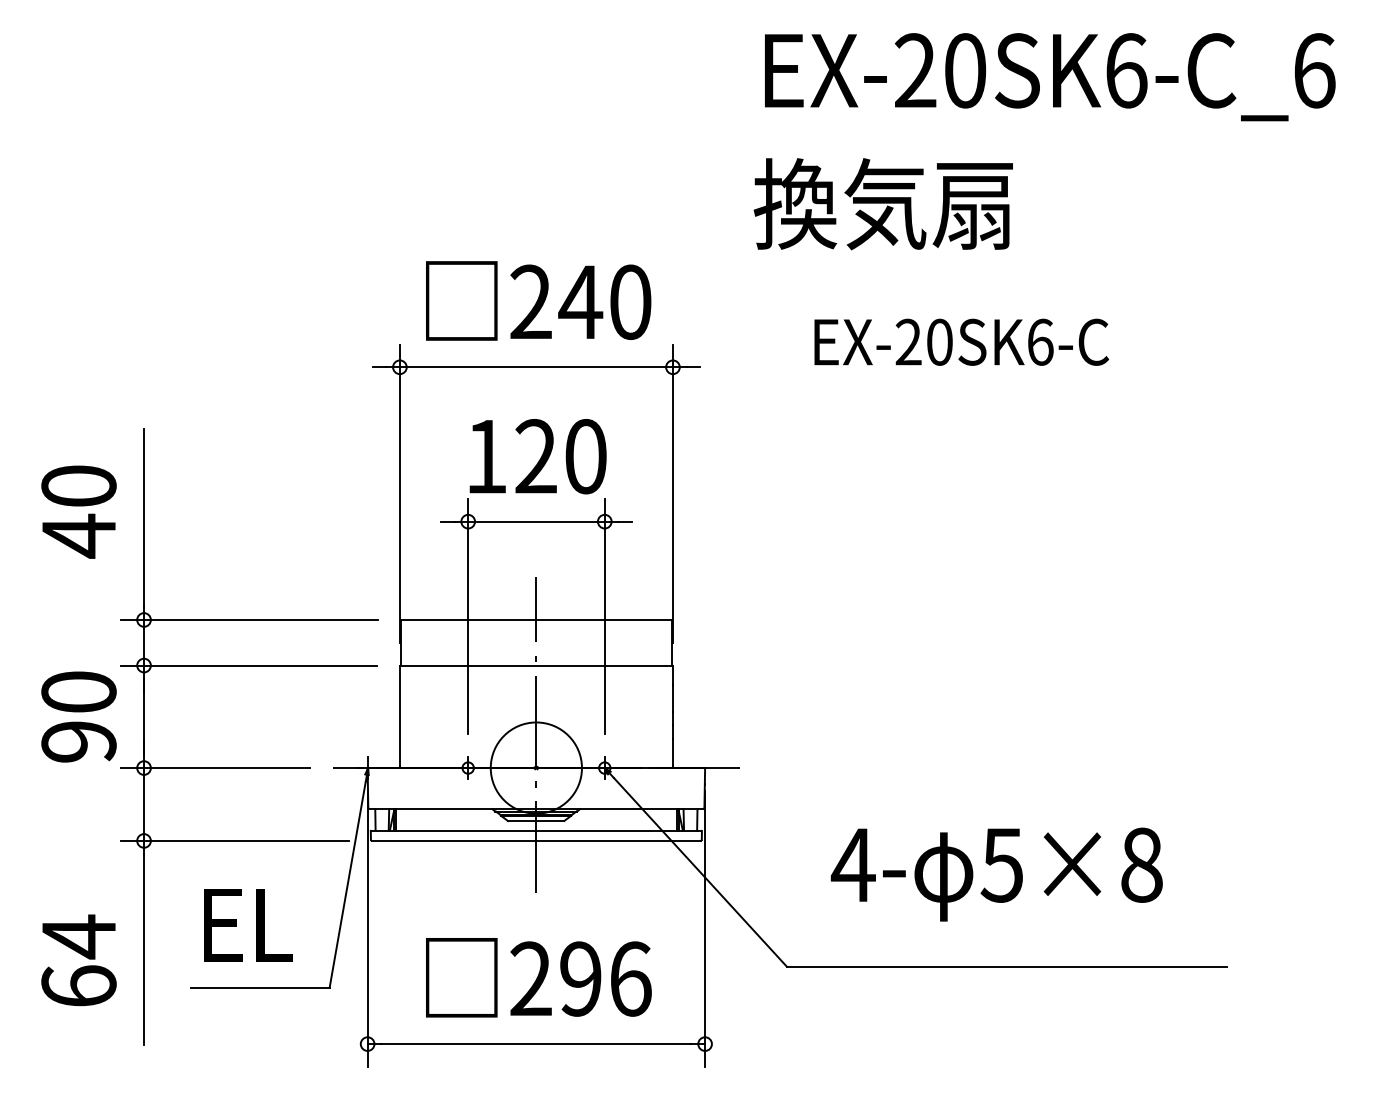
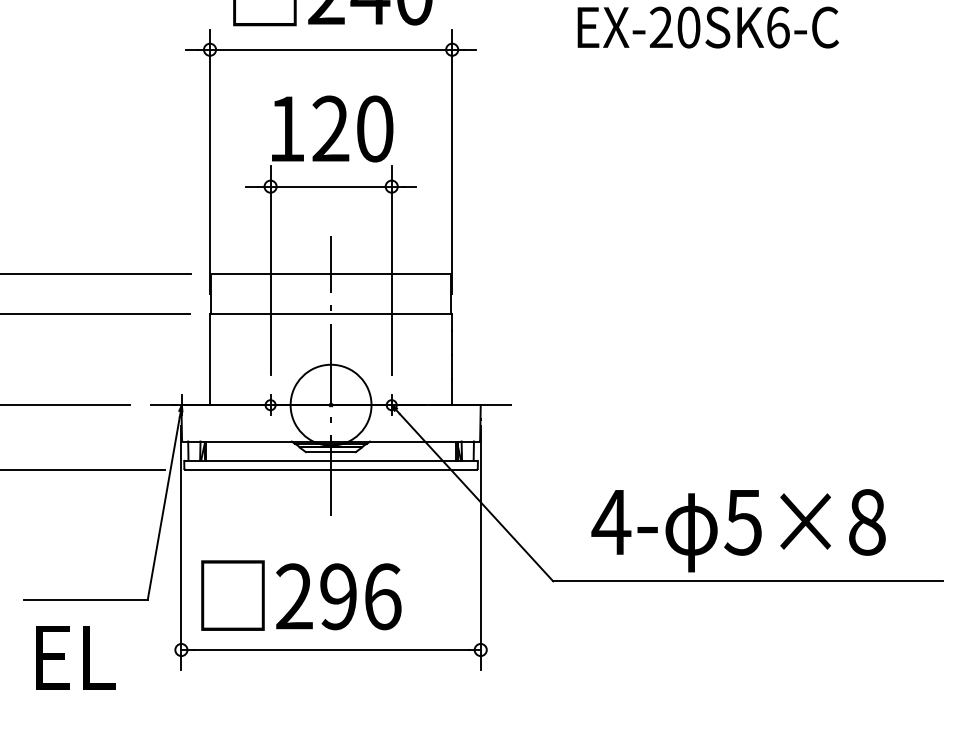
text: (996, 874) -> (738, 530), moved
text: (248, 925) -> (75, 658), moved
text: (538, 977) -> (301, 595), moved

